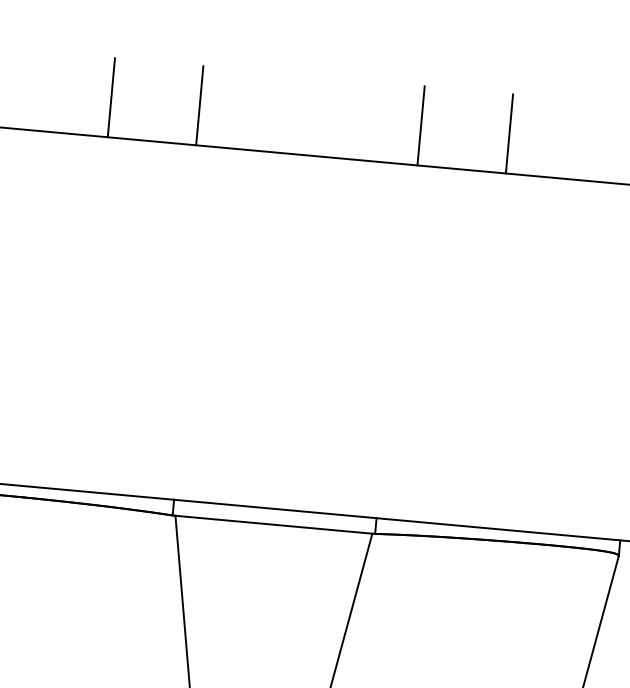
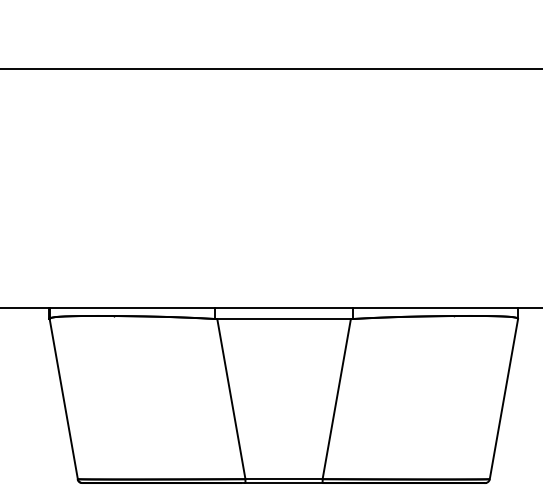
line: (111, 97) -> (148, 41), removed
line: (199, 105) -> (208, 41), removed
line: (420, 125) -> (358, 41), removed
line: (509, 133) -> (418, 41), removed

